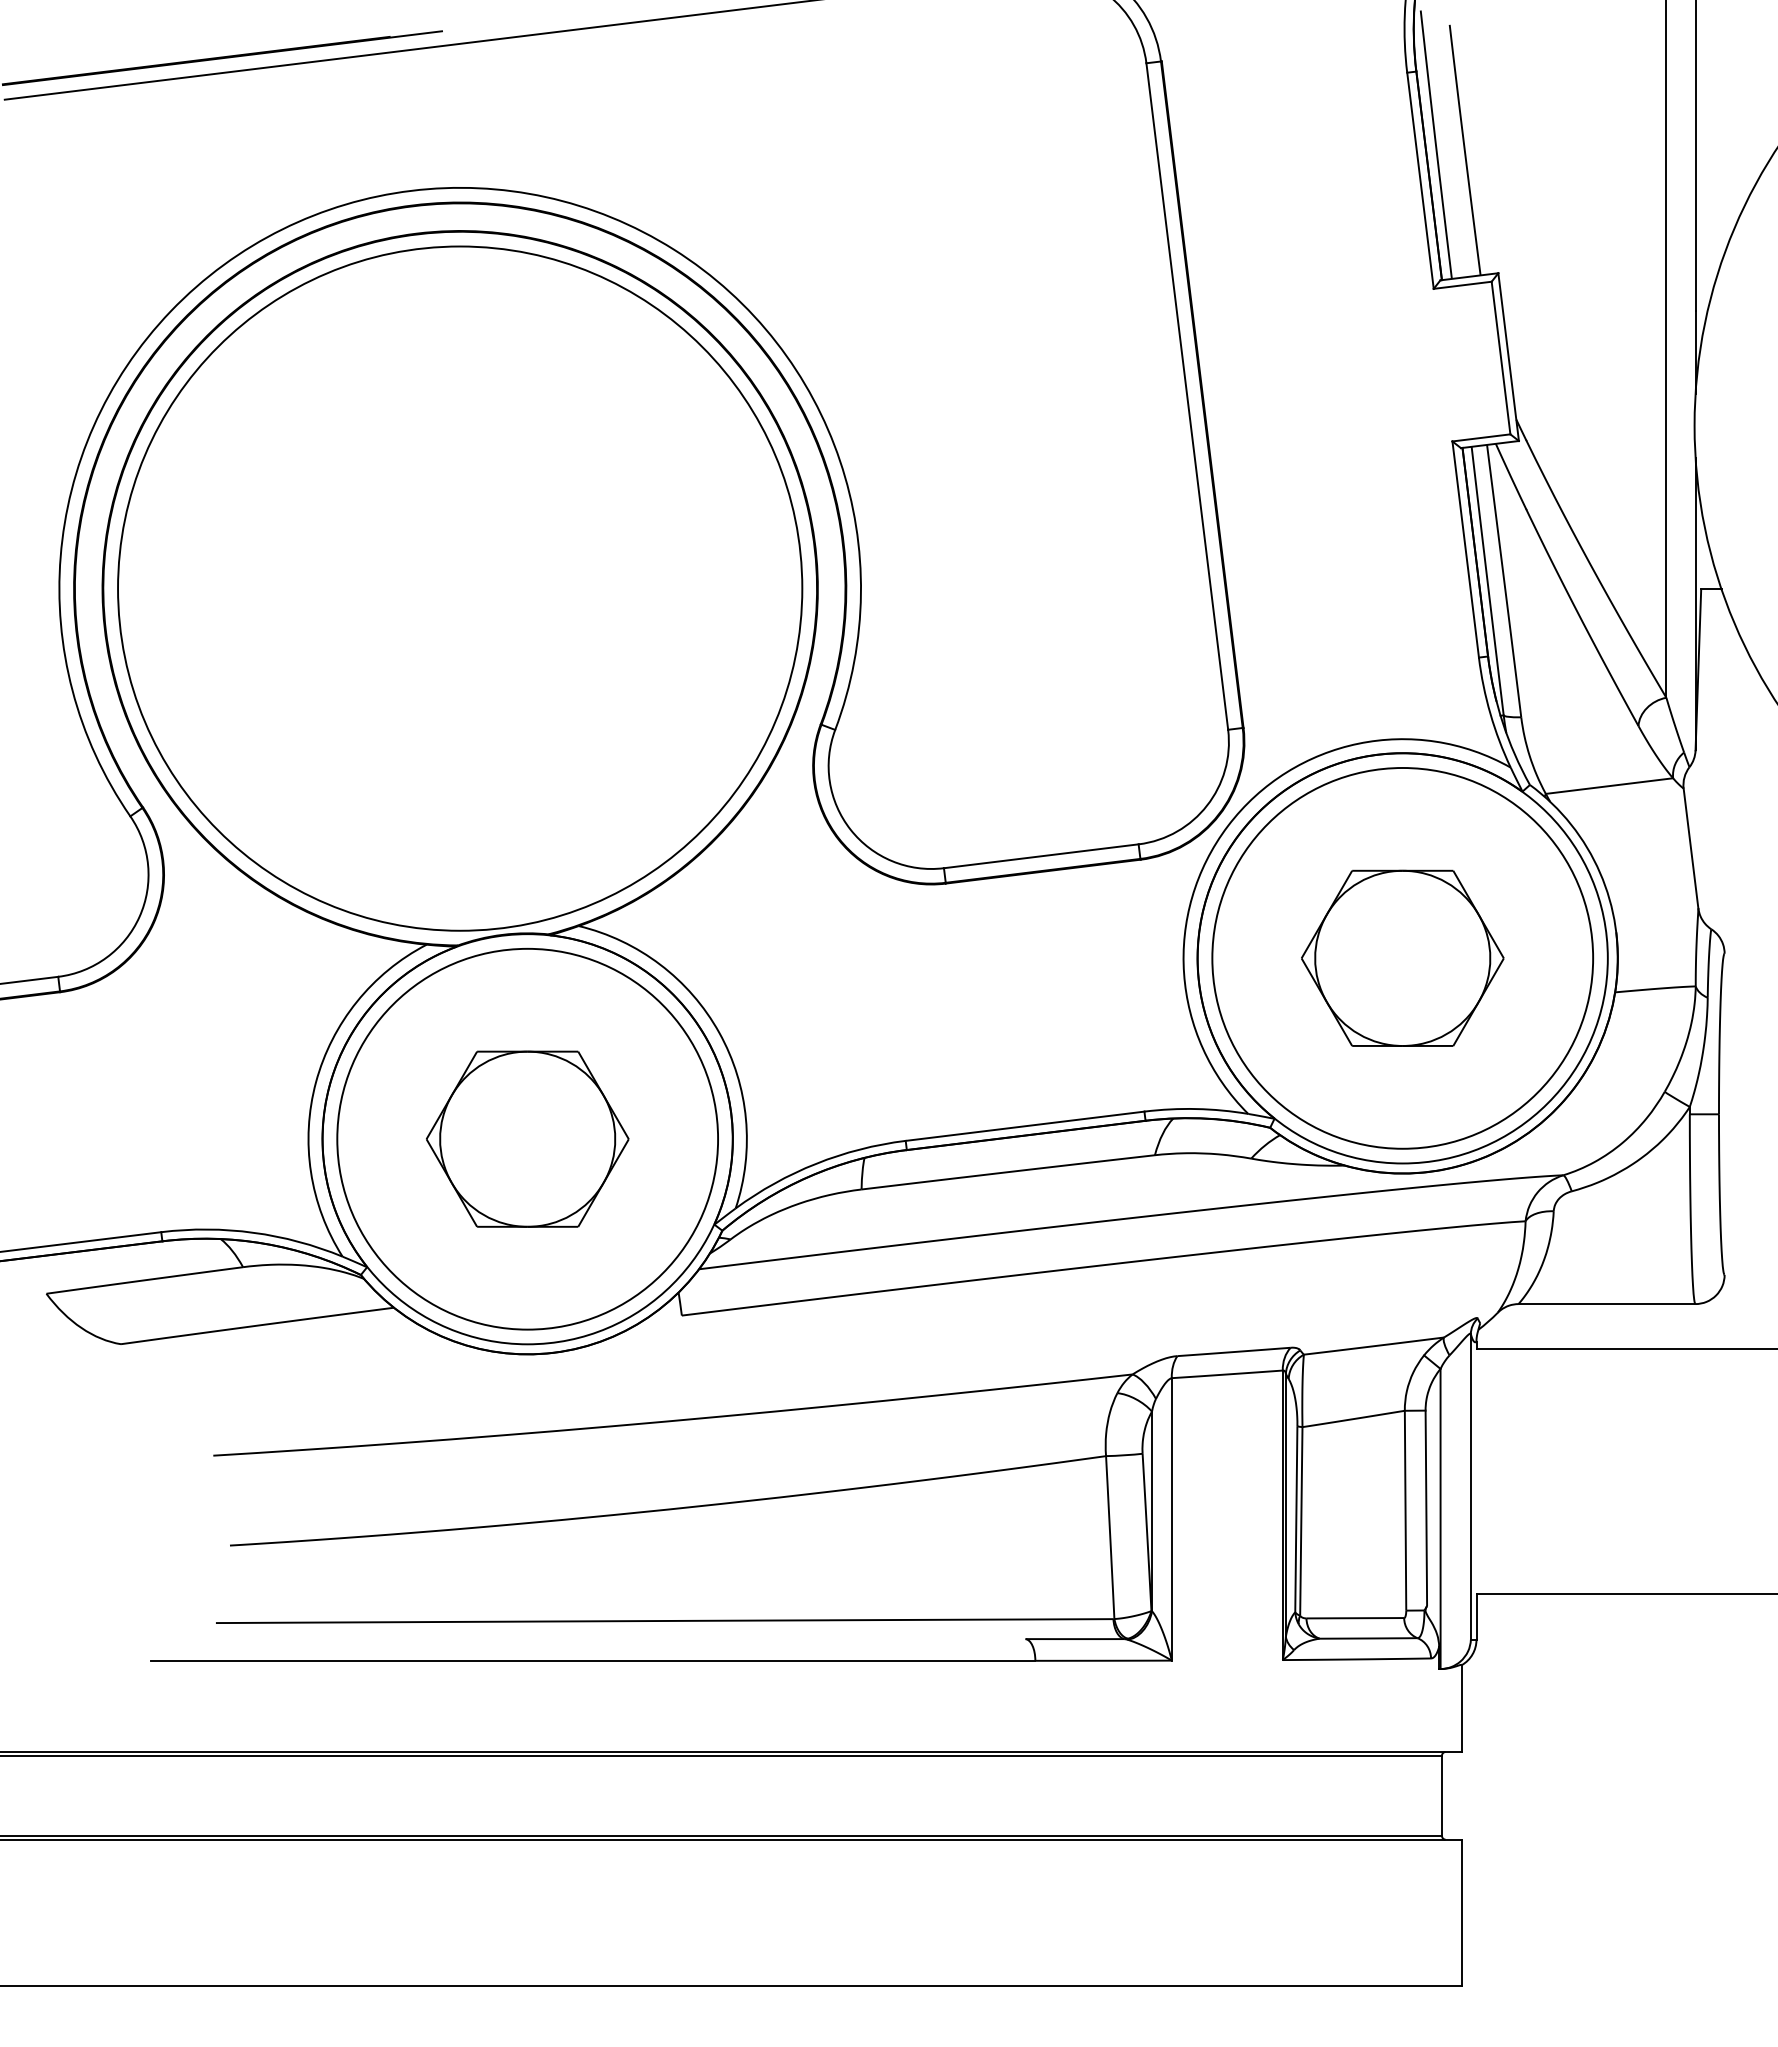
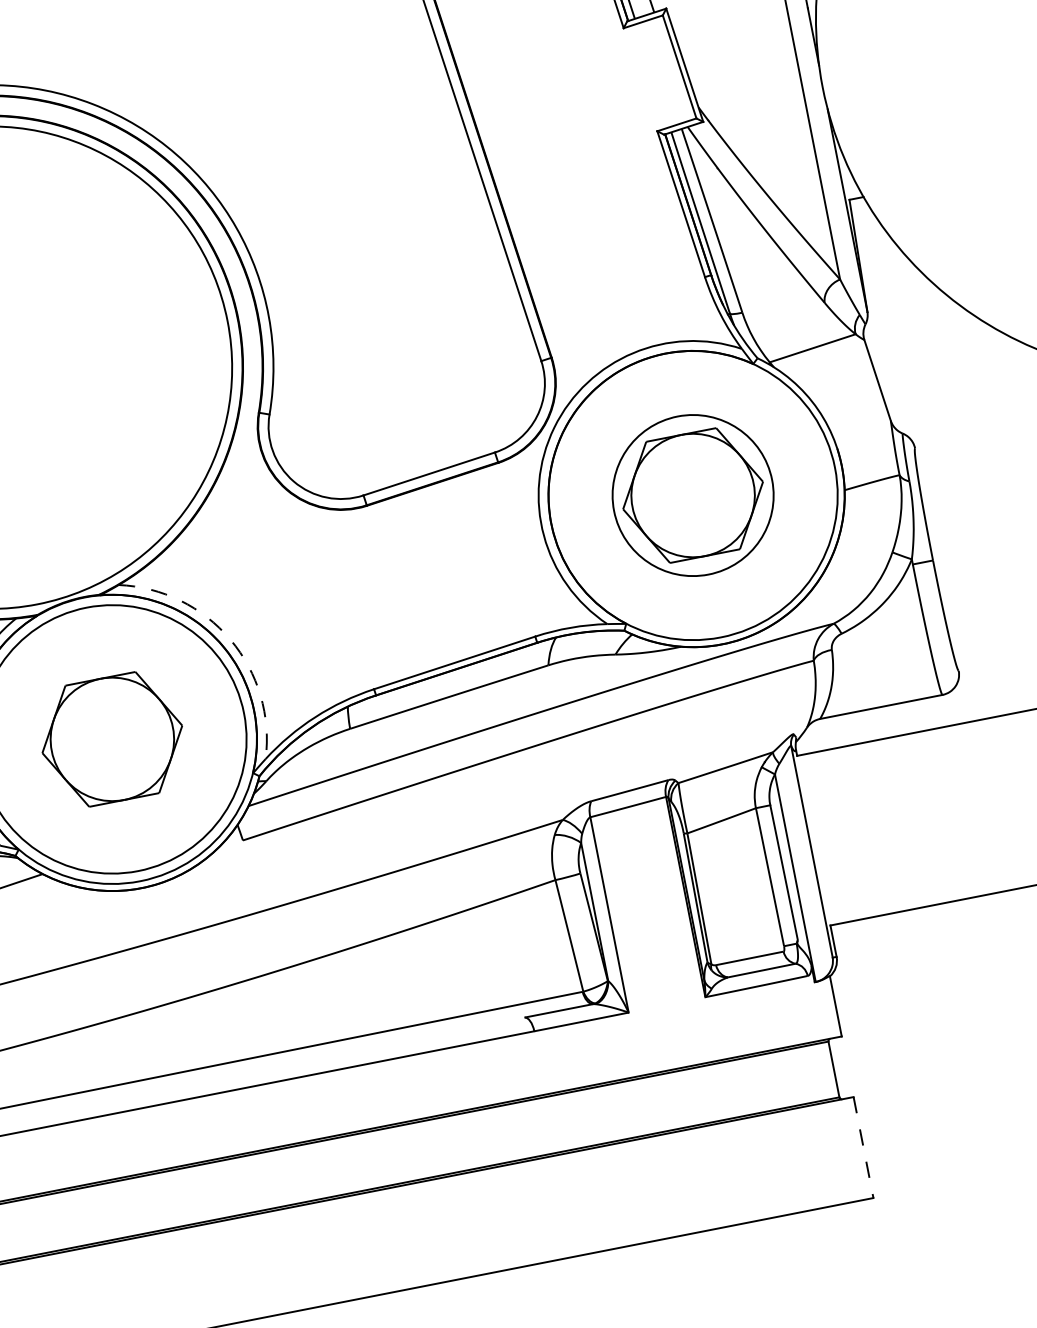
circle: (1402, 958) -> (692, 495), size x0.6
arc: (719, 1032) -> (230, 639), solid -> dashed
line: (1461, 1912) -> (863, 1147), solid -> dashed

